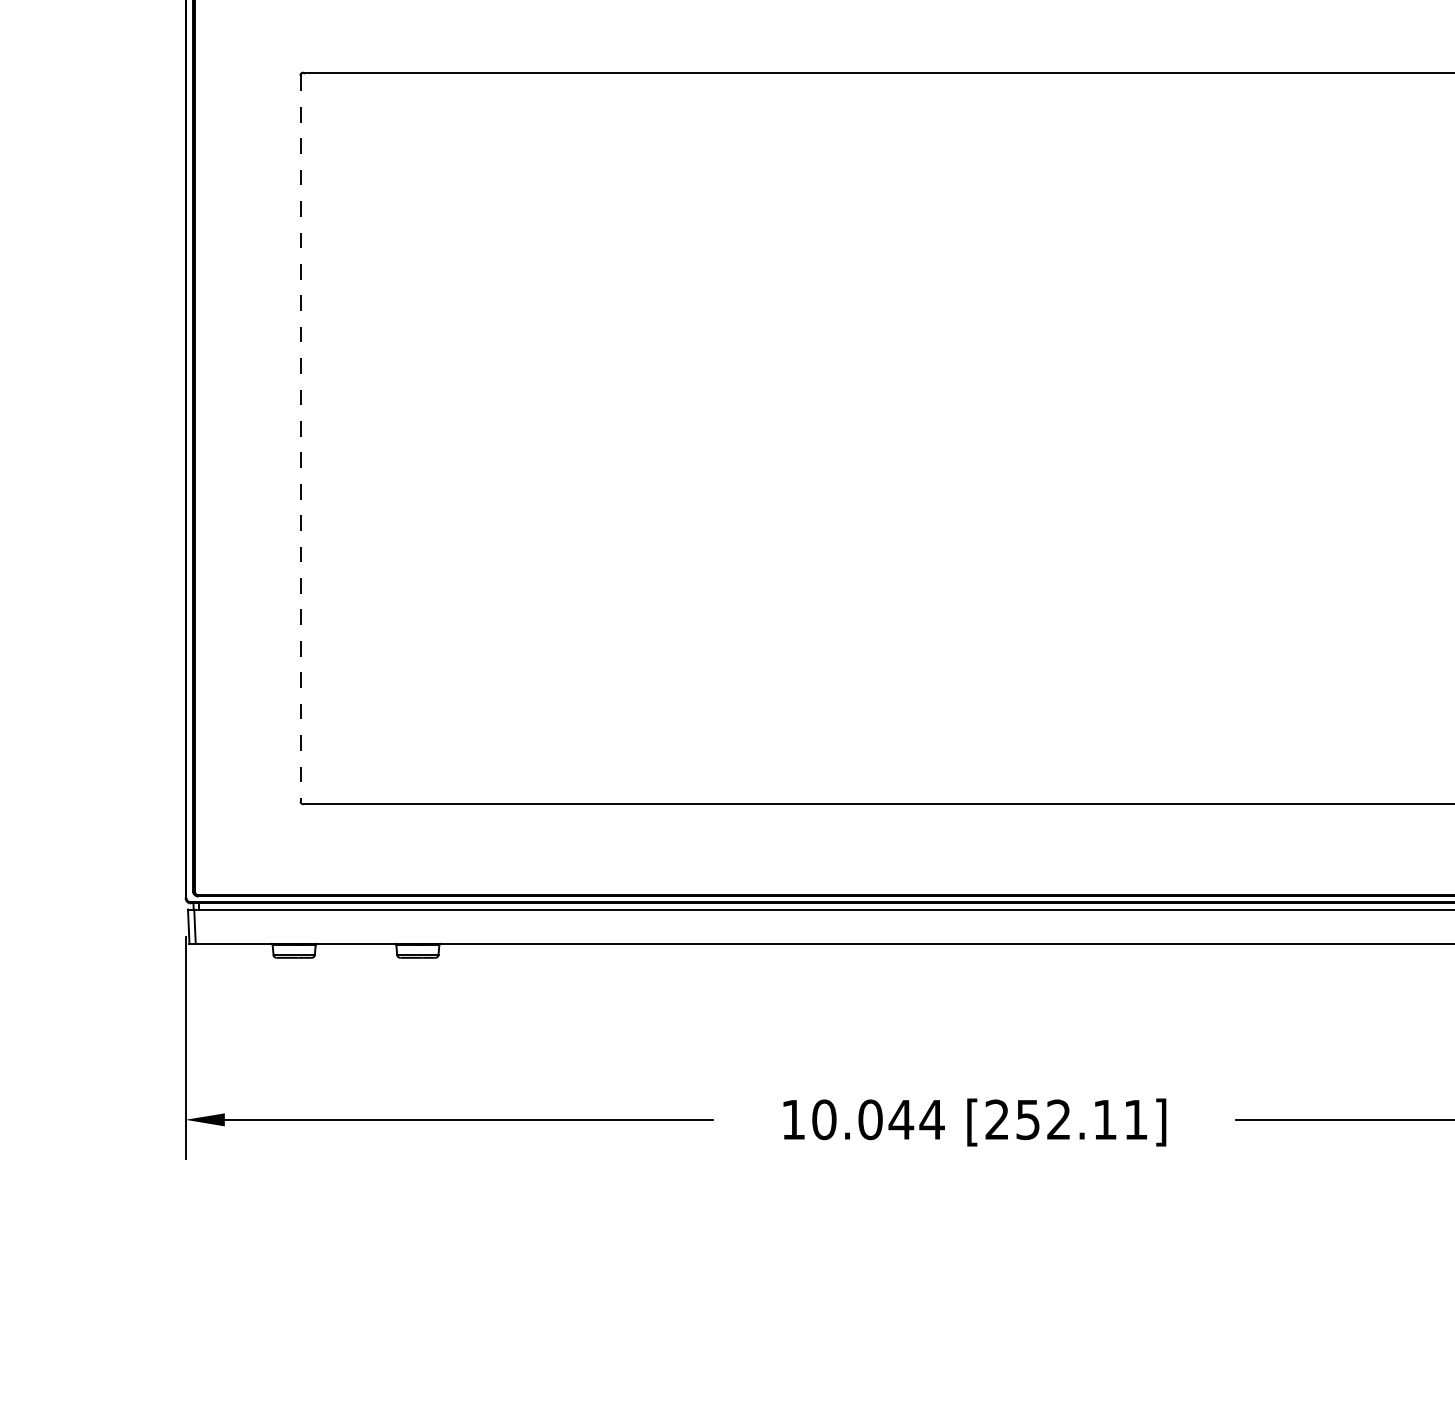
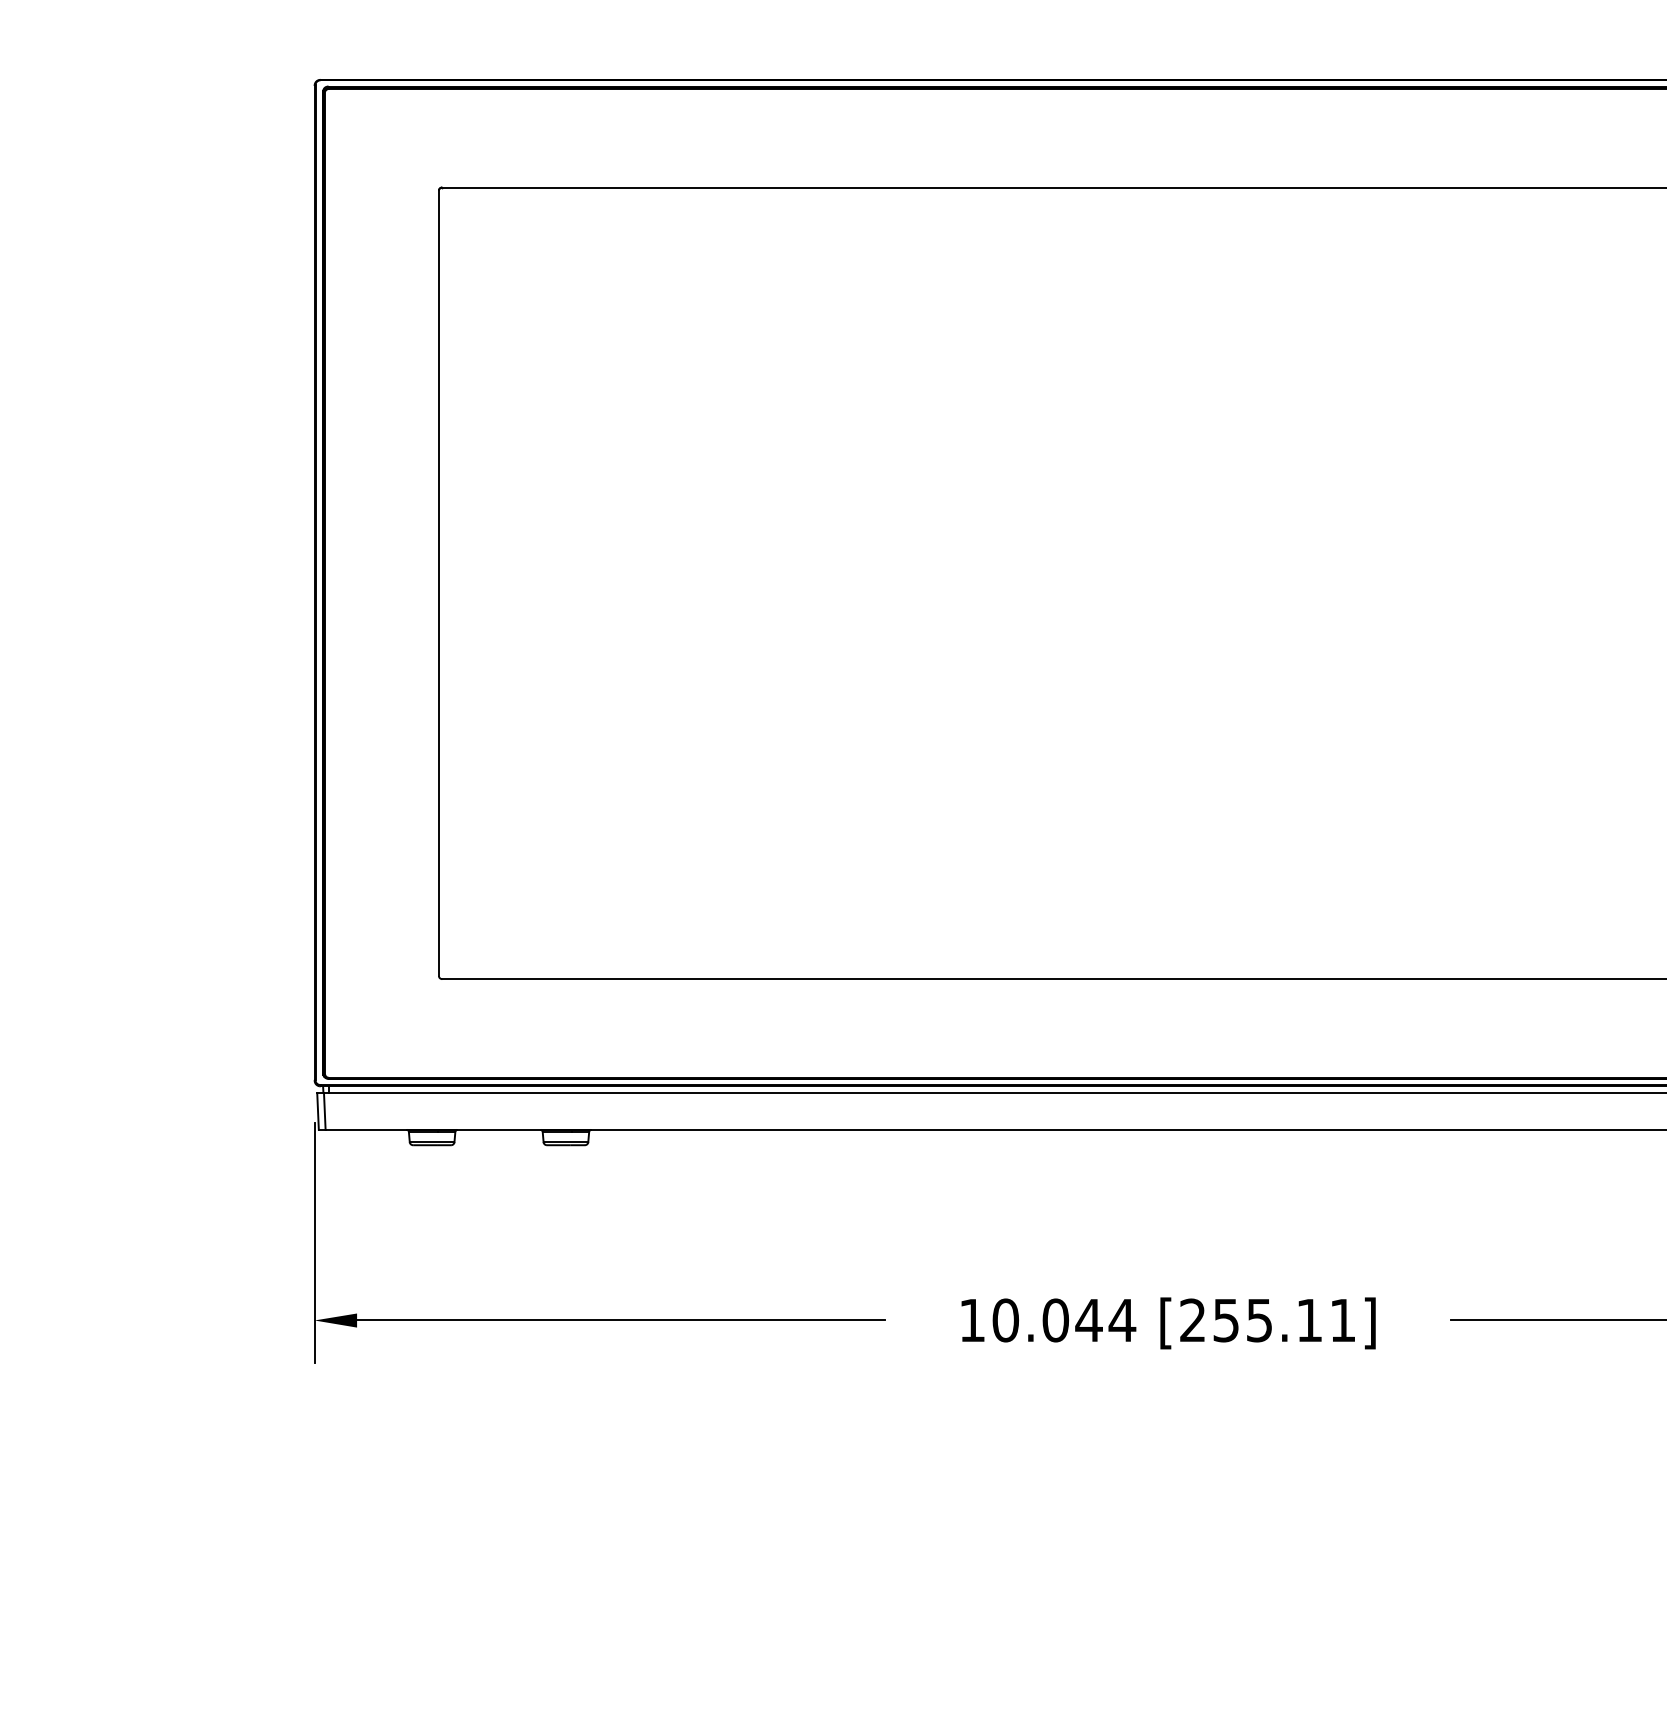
line: (300, 438) -> (438, 583), dashed -> solid
text: (1058, 1119) -> (1259, 1320), [252.11] -> [255.11]

